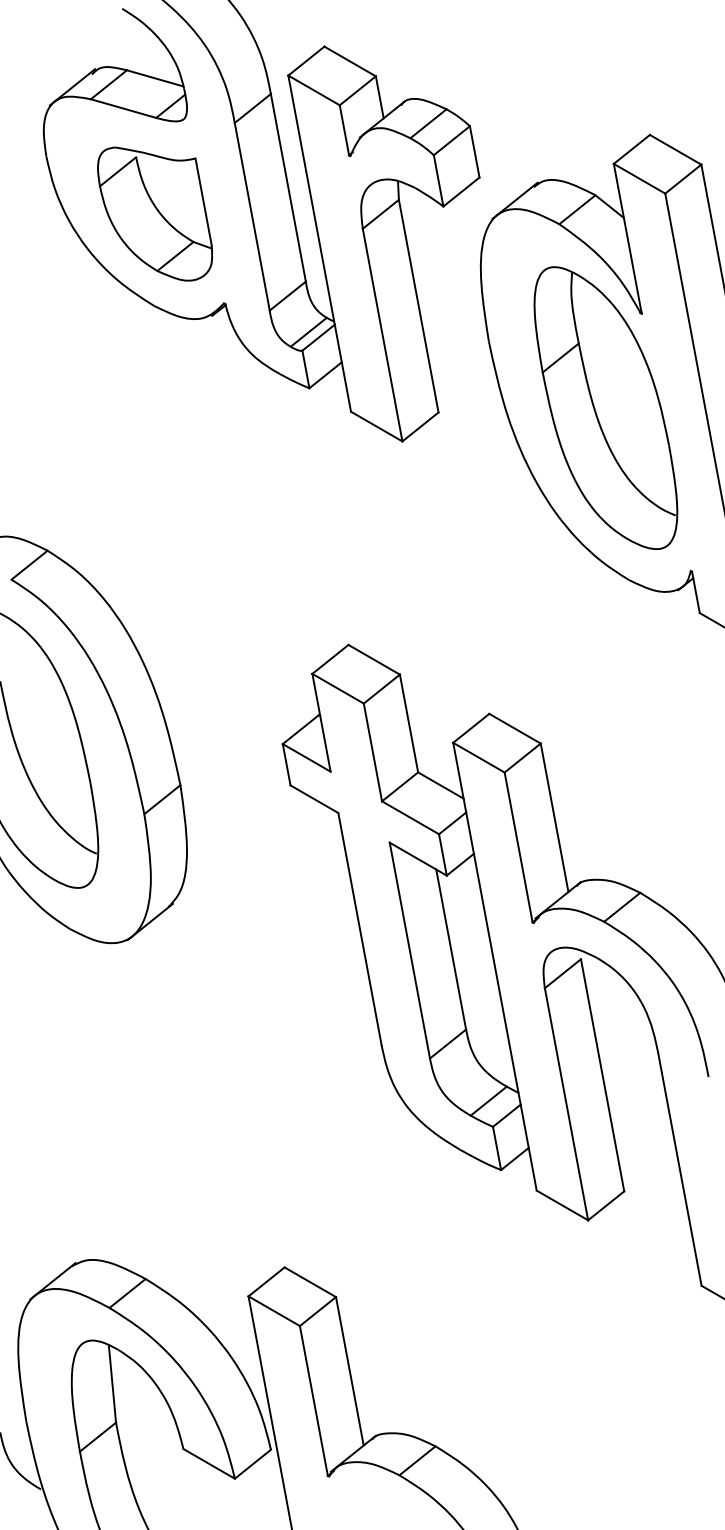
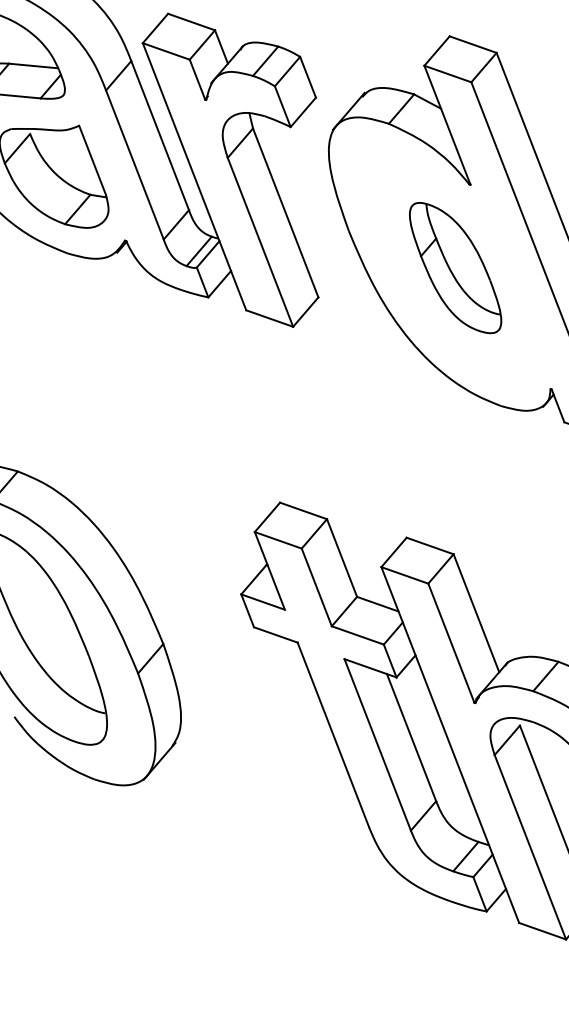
part: (605, 407) -> (455, 267), size x0.6

